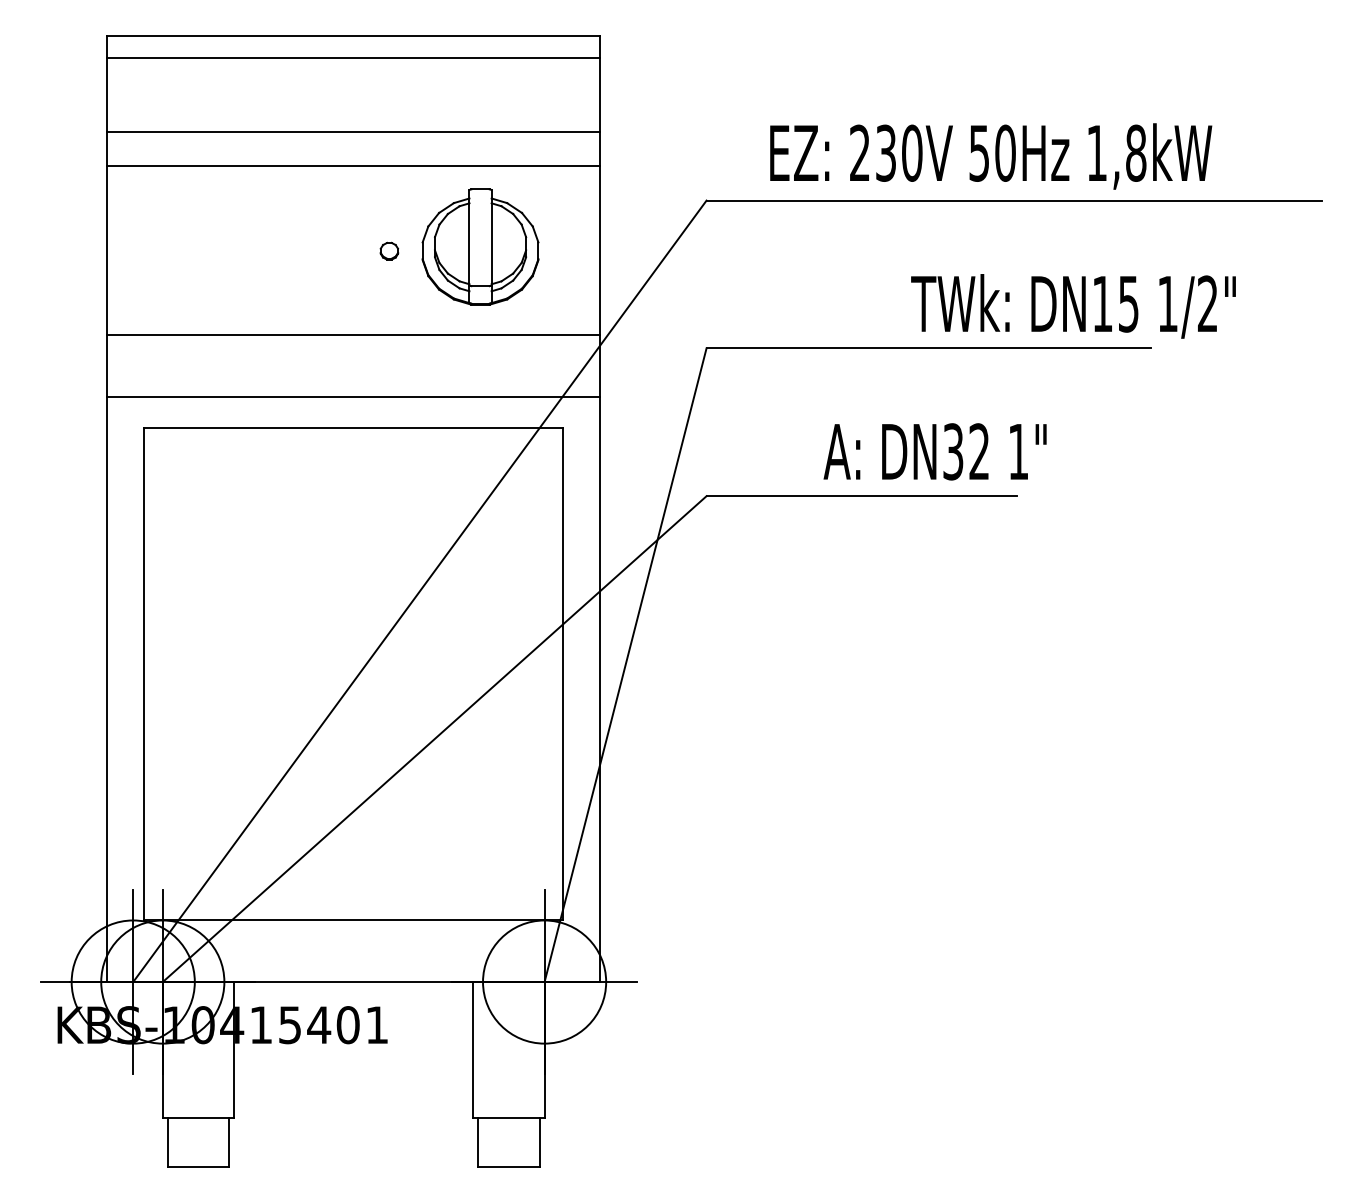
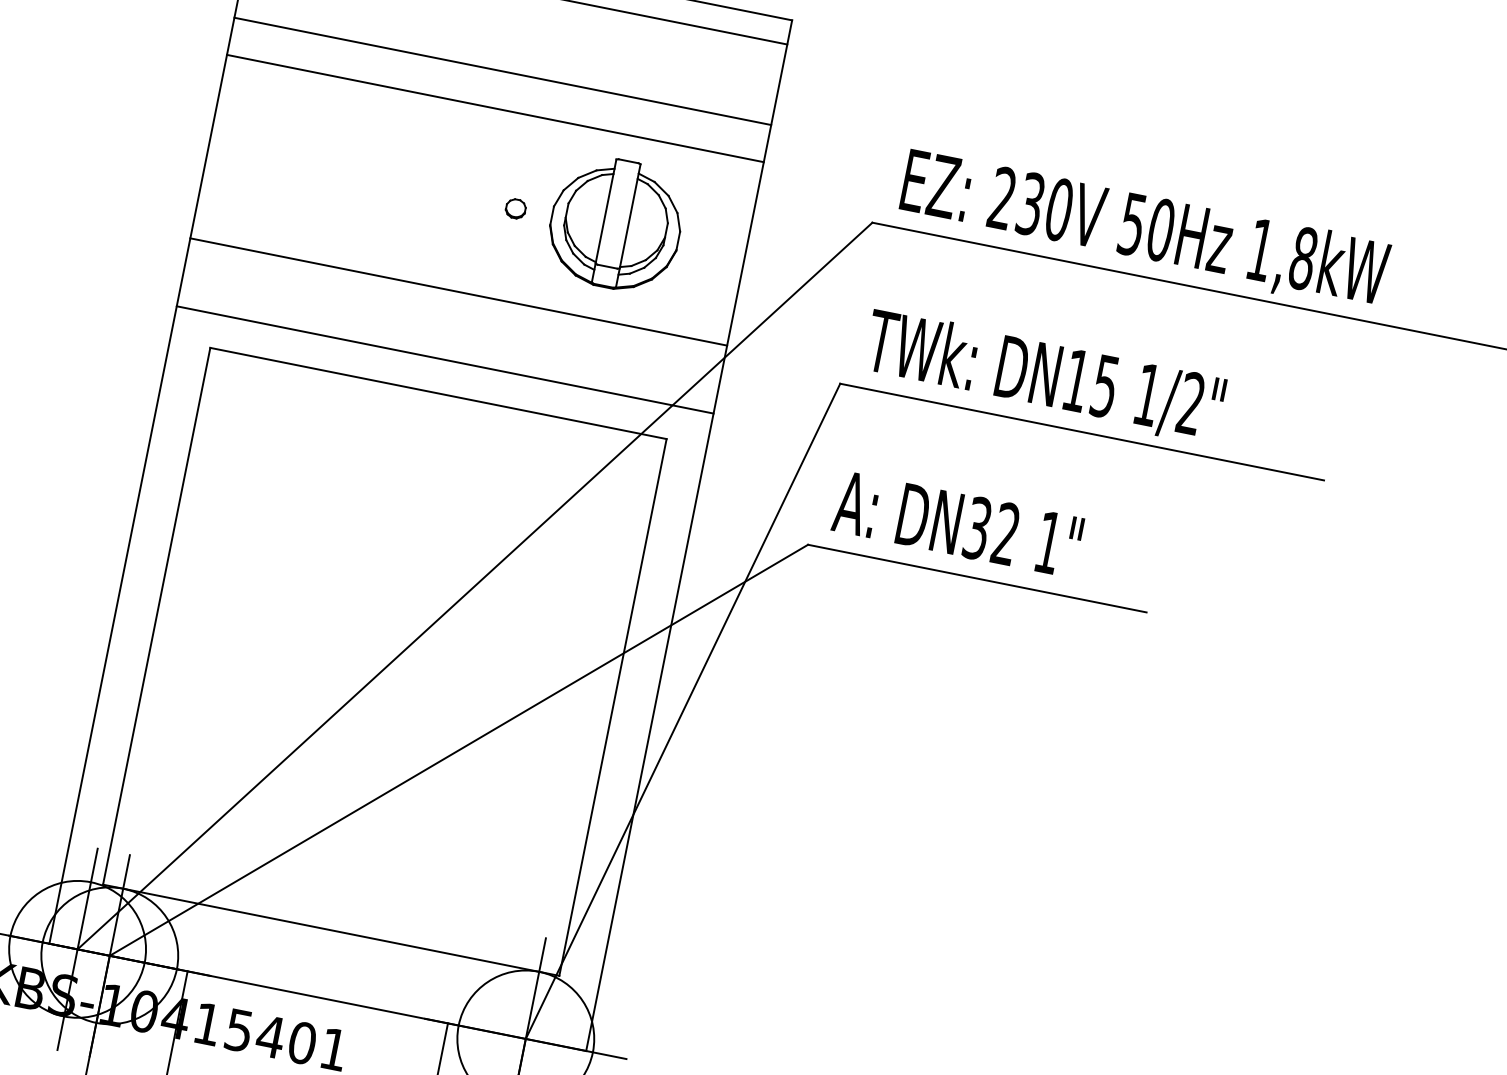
text: (991, 156) -> (1145, 230), moved
text: (1073, 306) -> (1044, 377), moved
text: (934, 451) -> (957, 523), moved

